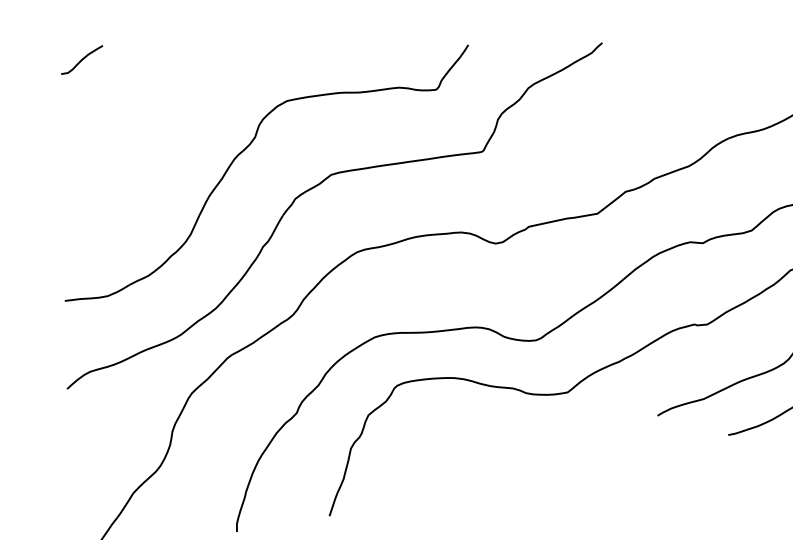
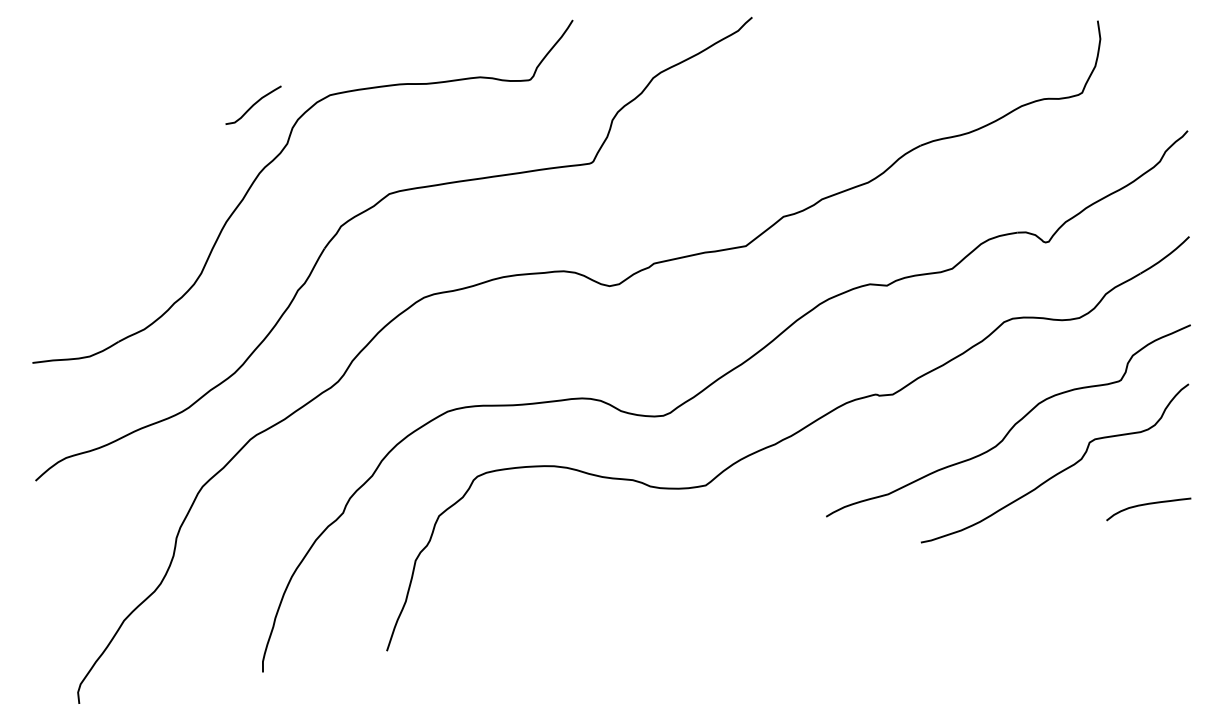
curve: (82, 59) -> (253, 104), moved

